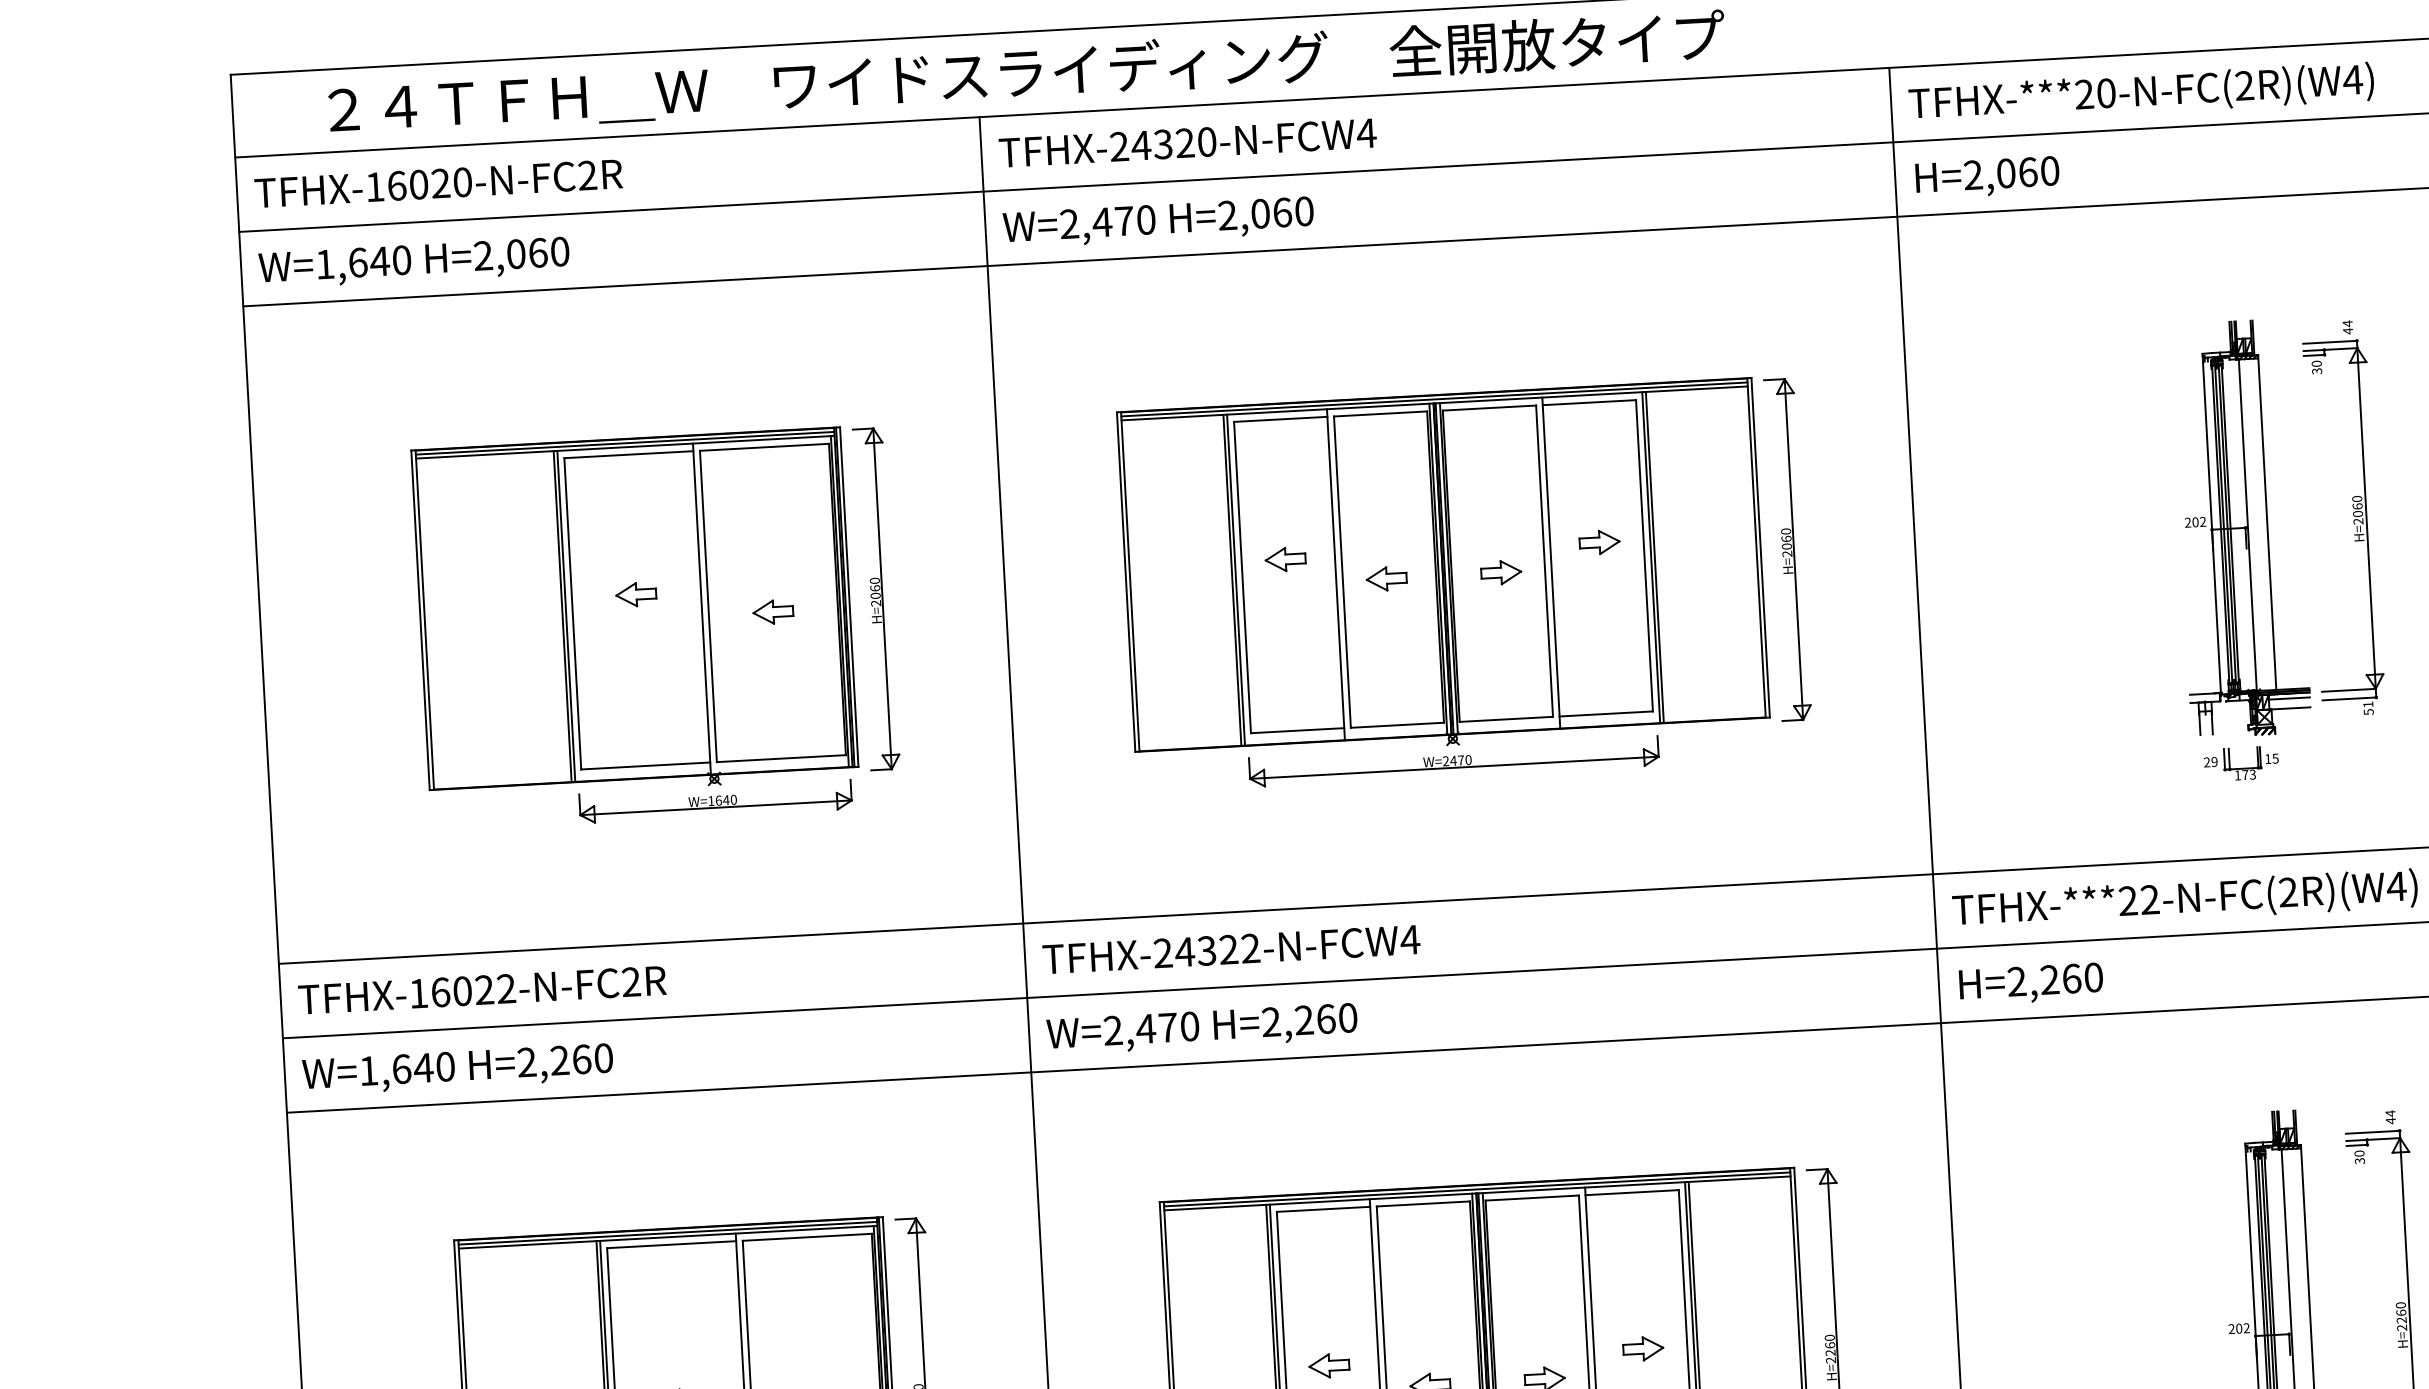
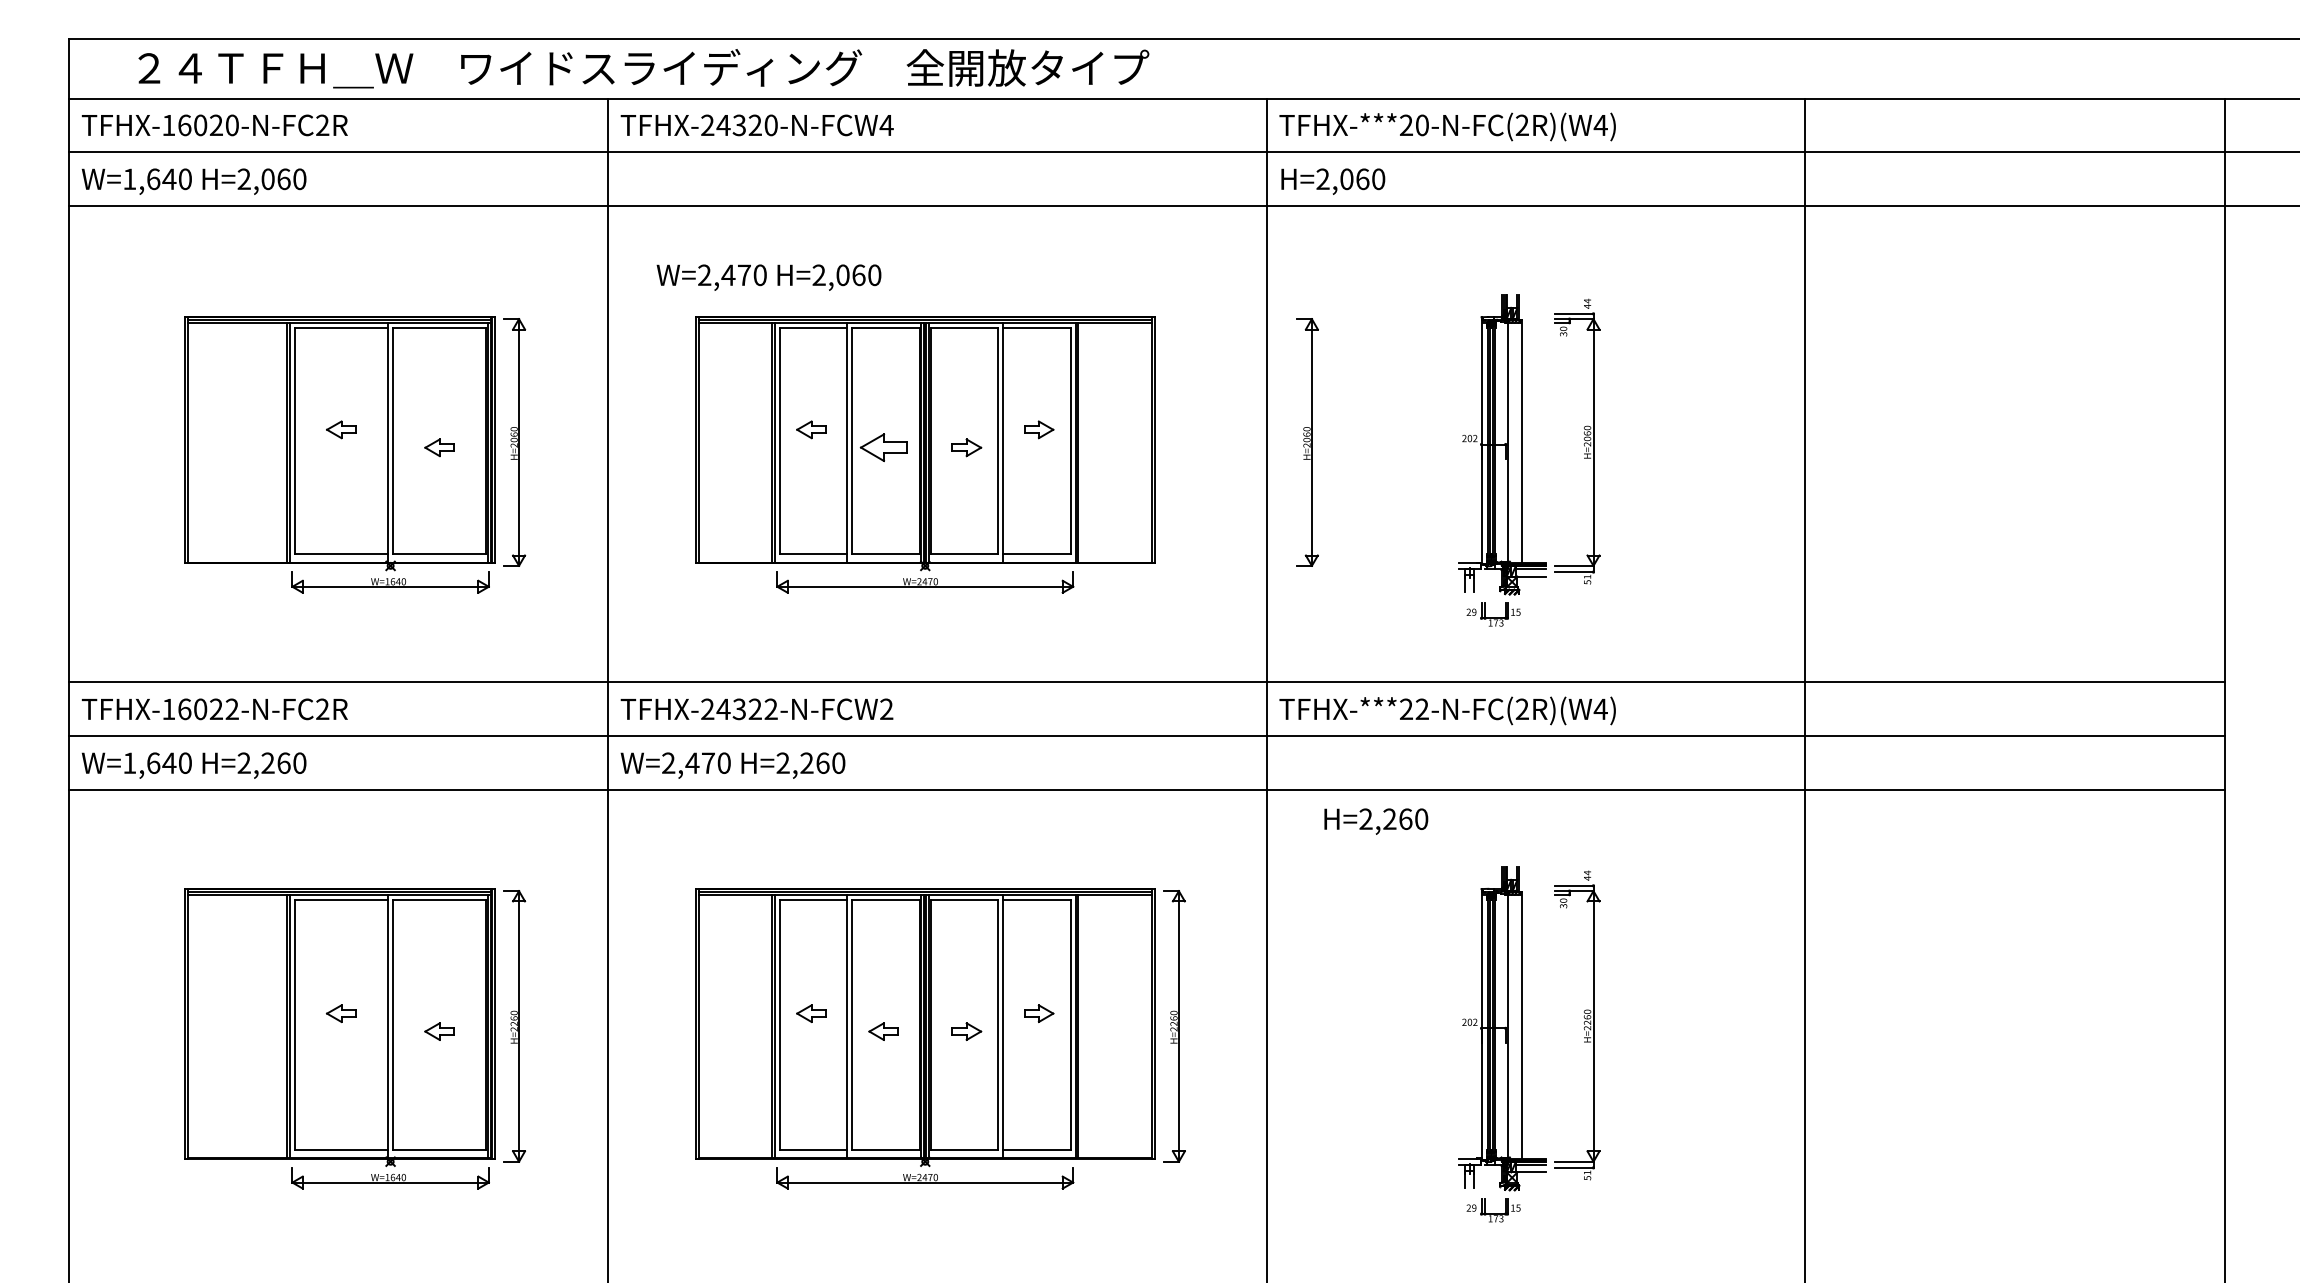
text: (1157, 222) -> (768, 277), moved
part: (1787, 549) -> (1307, 442), moved
part: (1386, 578) -> (883, 447), size x1.6
text: (1409, 938) -> (886, 708), TFHX-24322-N-FCW4 -> TFHX-24322-N-FCW2
text: (2031, 984) -> (1376, 821), moved

